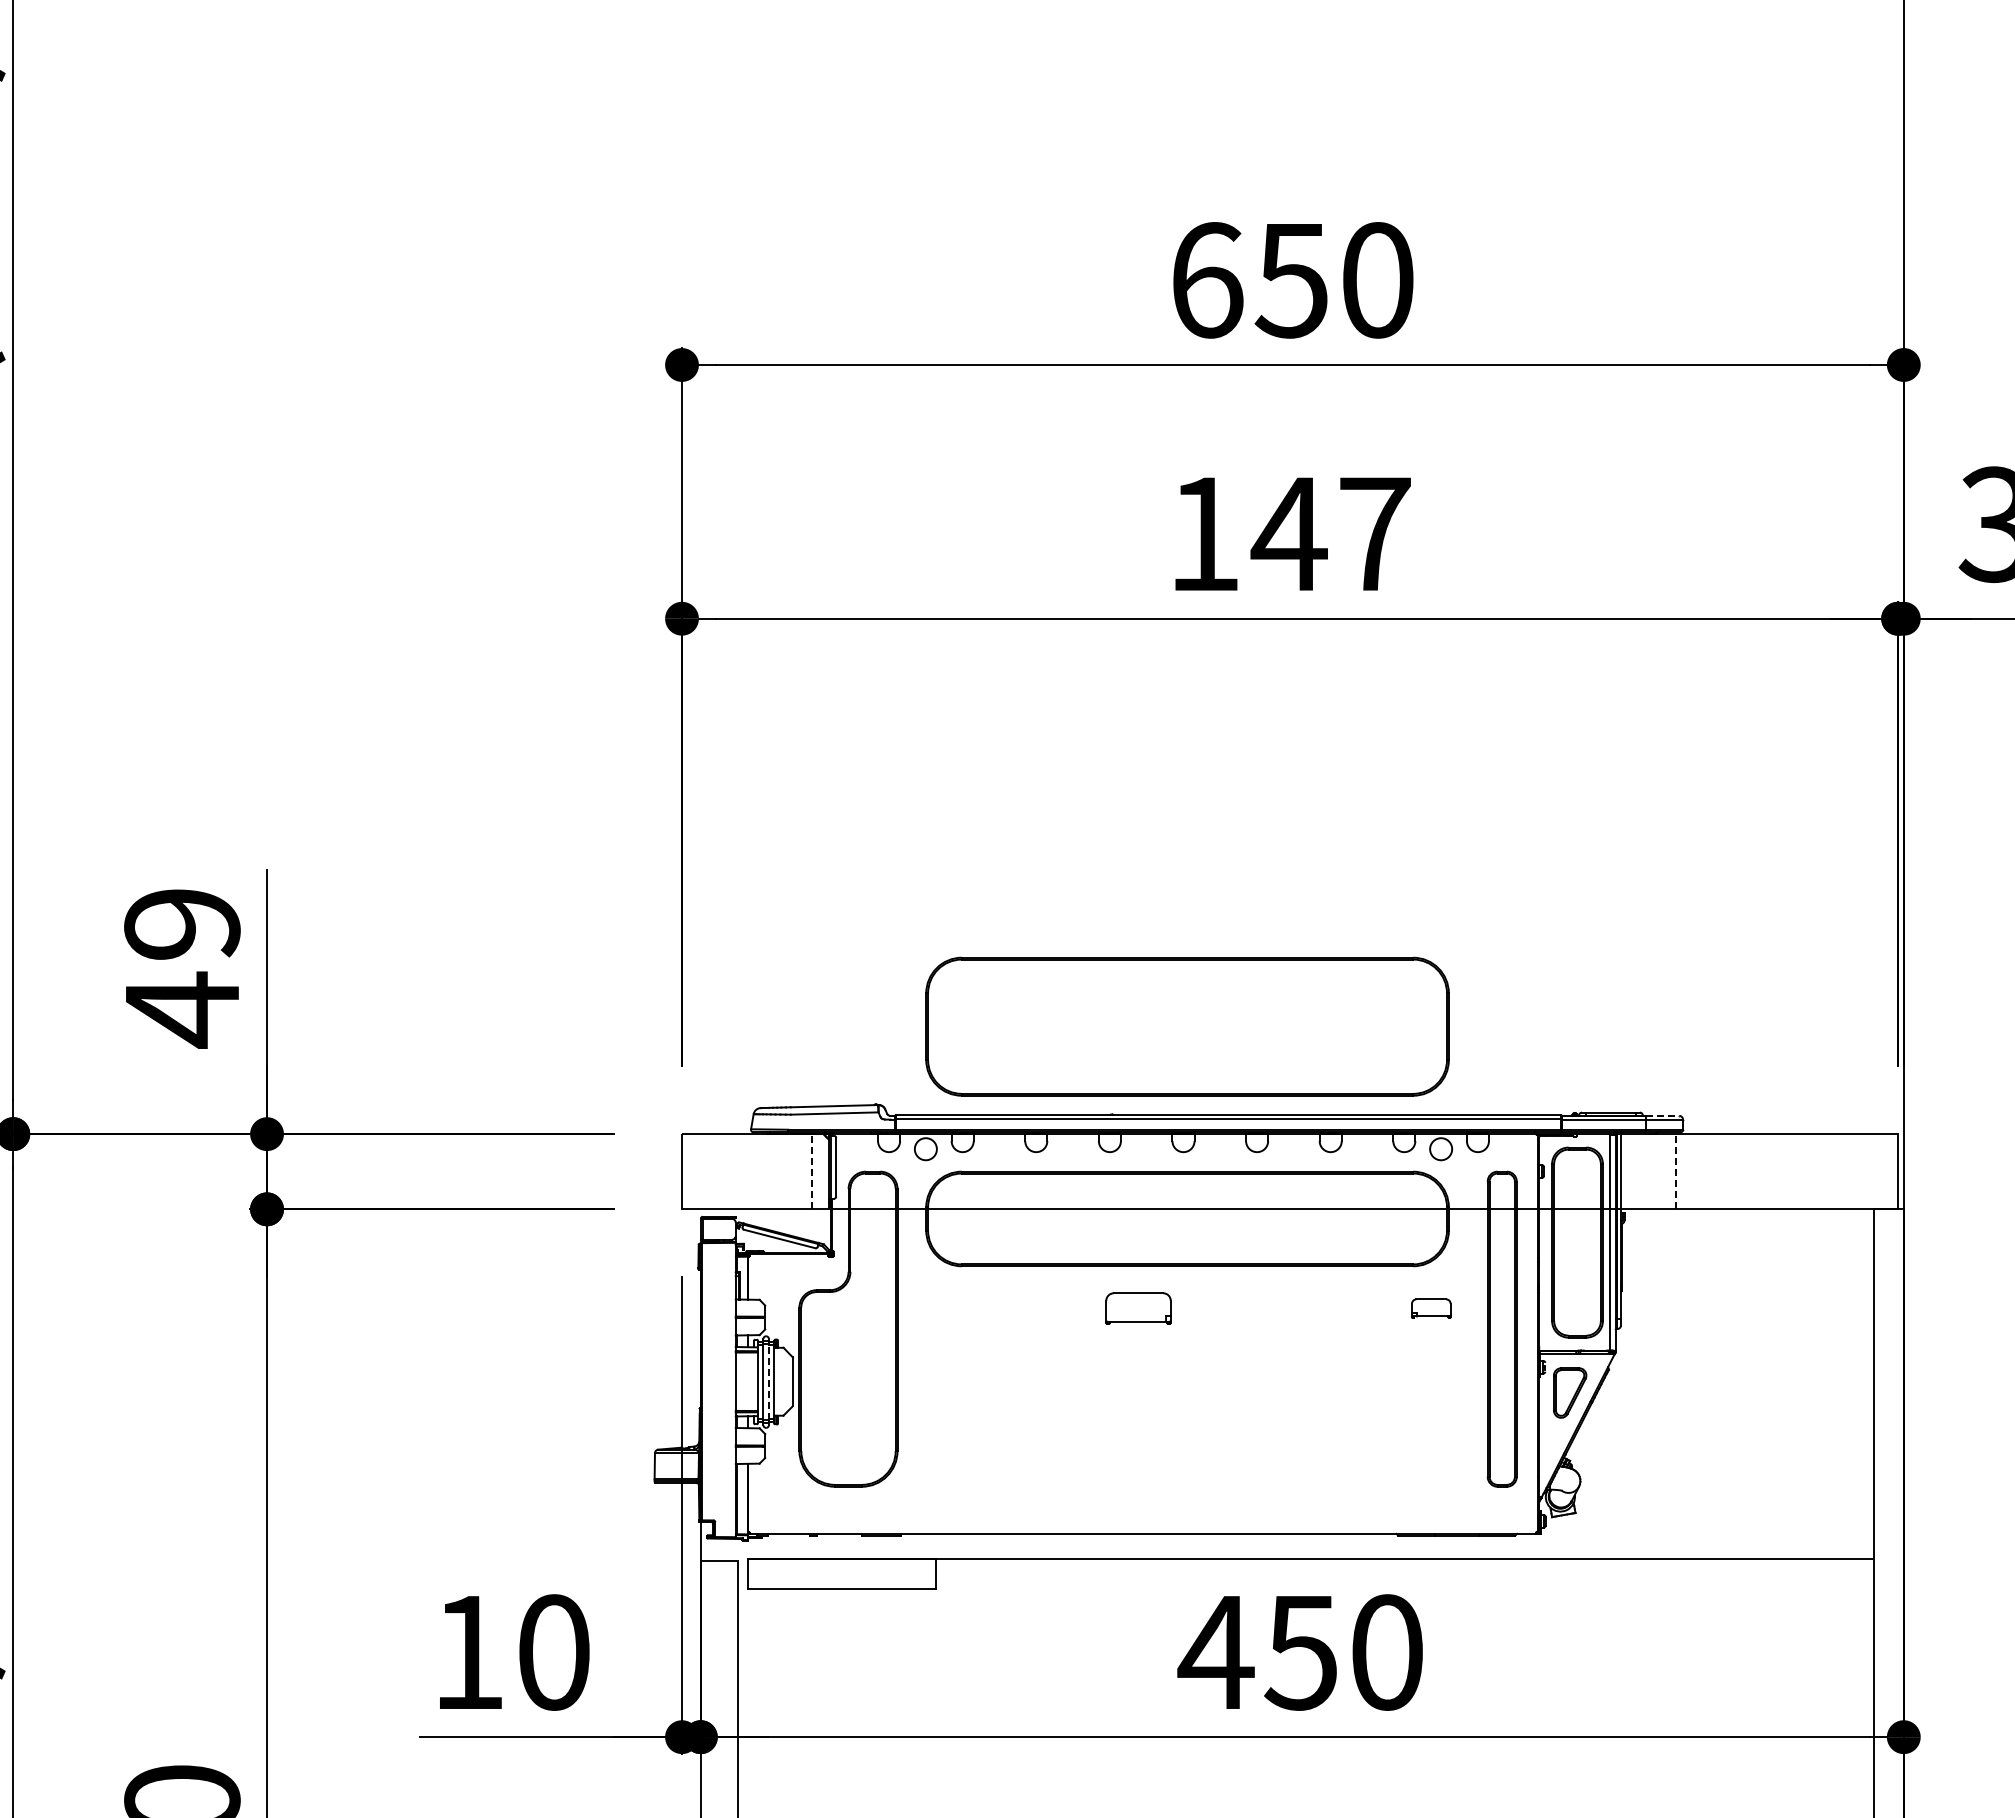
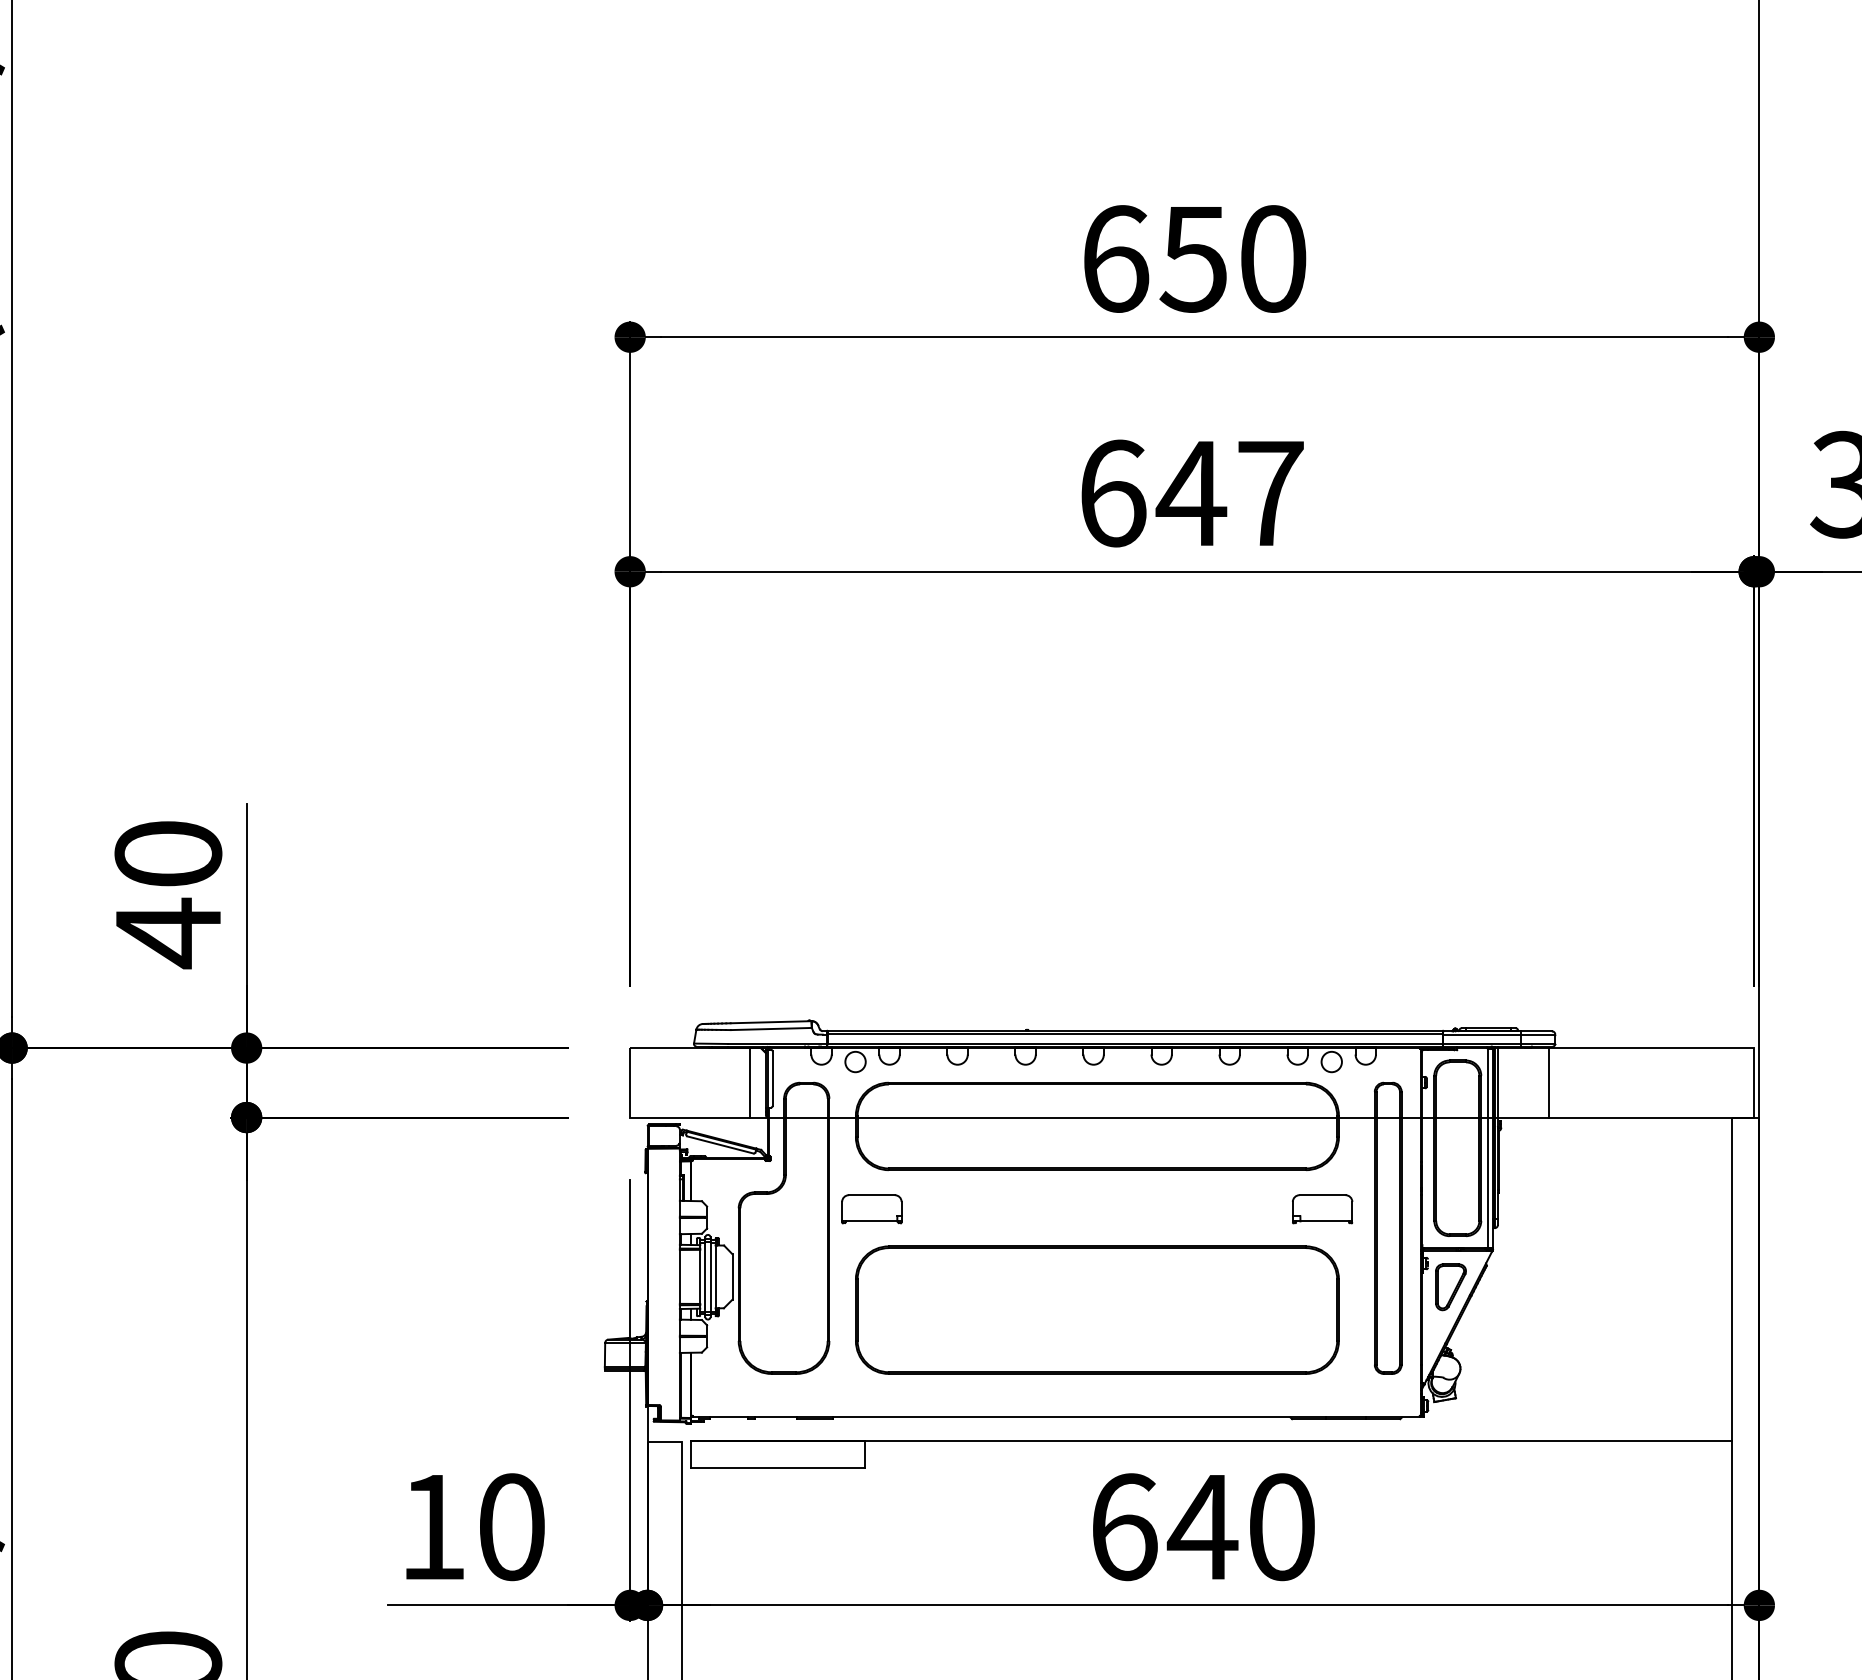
text: (1205, 533) -> (1113, 492), 147 -> 647
text: (182, 923) -> (168, 853), 49 -> 40
part: (1187, 1026) -> (1097, 1309), moved
line: (1662, 1115) -> (1536, 1030), dashed -> solid
line: (811, 1171) -> (749, 1082), dashed -> solid
line: (1676, 1171) -> (1549, 1082), dashed -> solid
part: (1138, 1308) -> (871, 1209), moved
part: (1431, 1308) -> (1322, 1209), size x1.67
line: (768, 1382) -> (710, 1277), dashed -> solid
text: (1258, 1652) -> (1162, 1527), 450 -> 640

